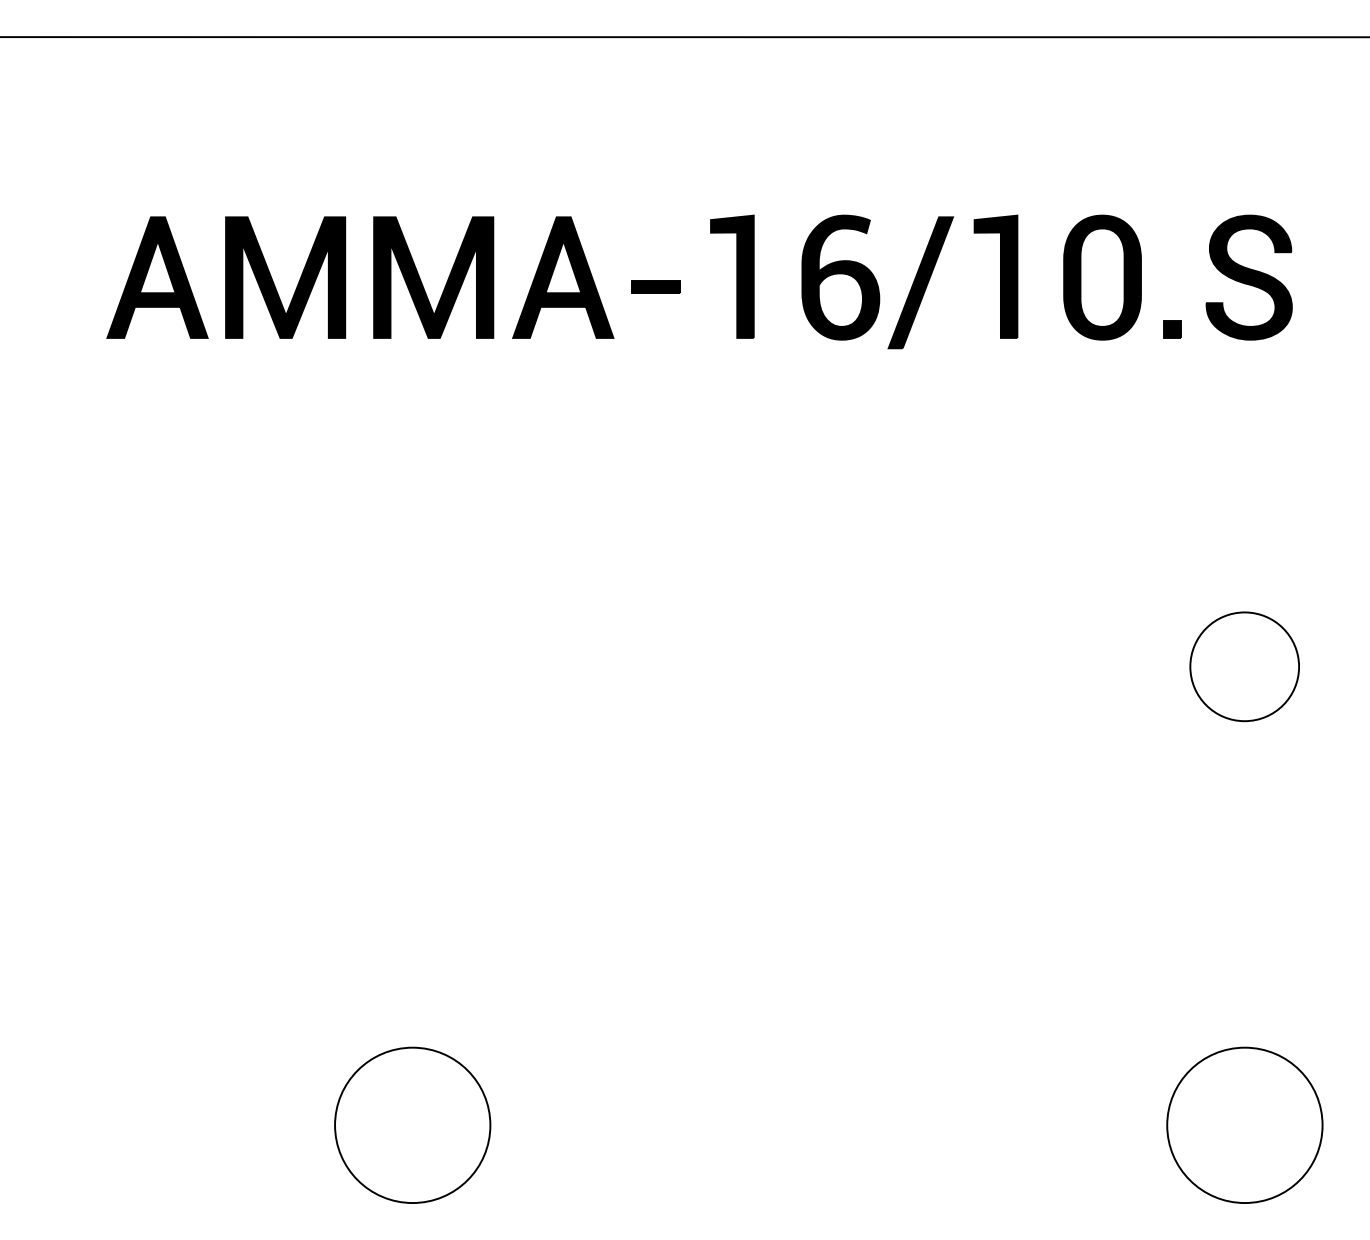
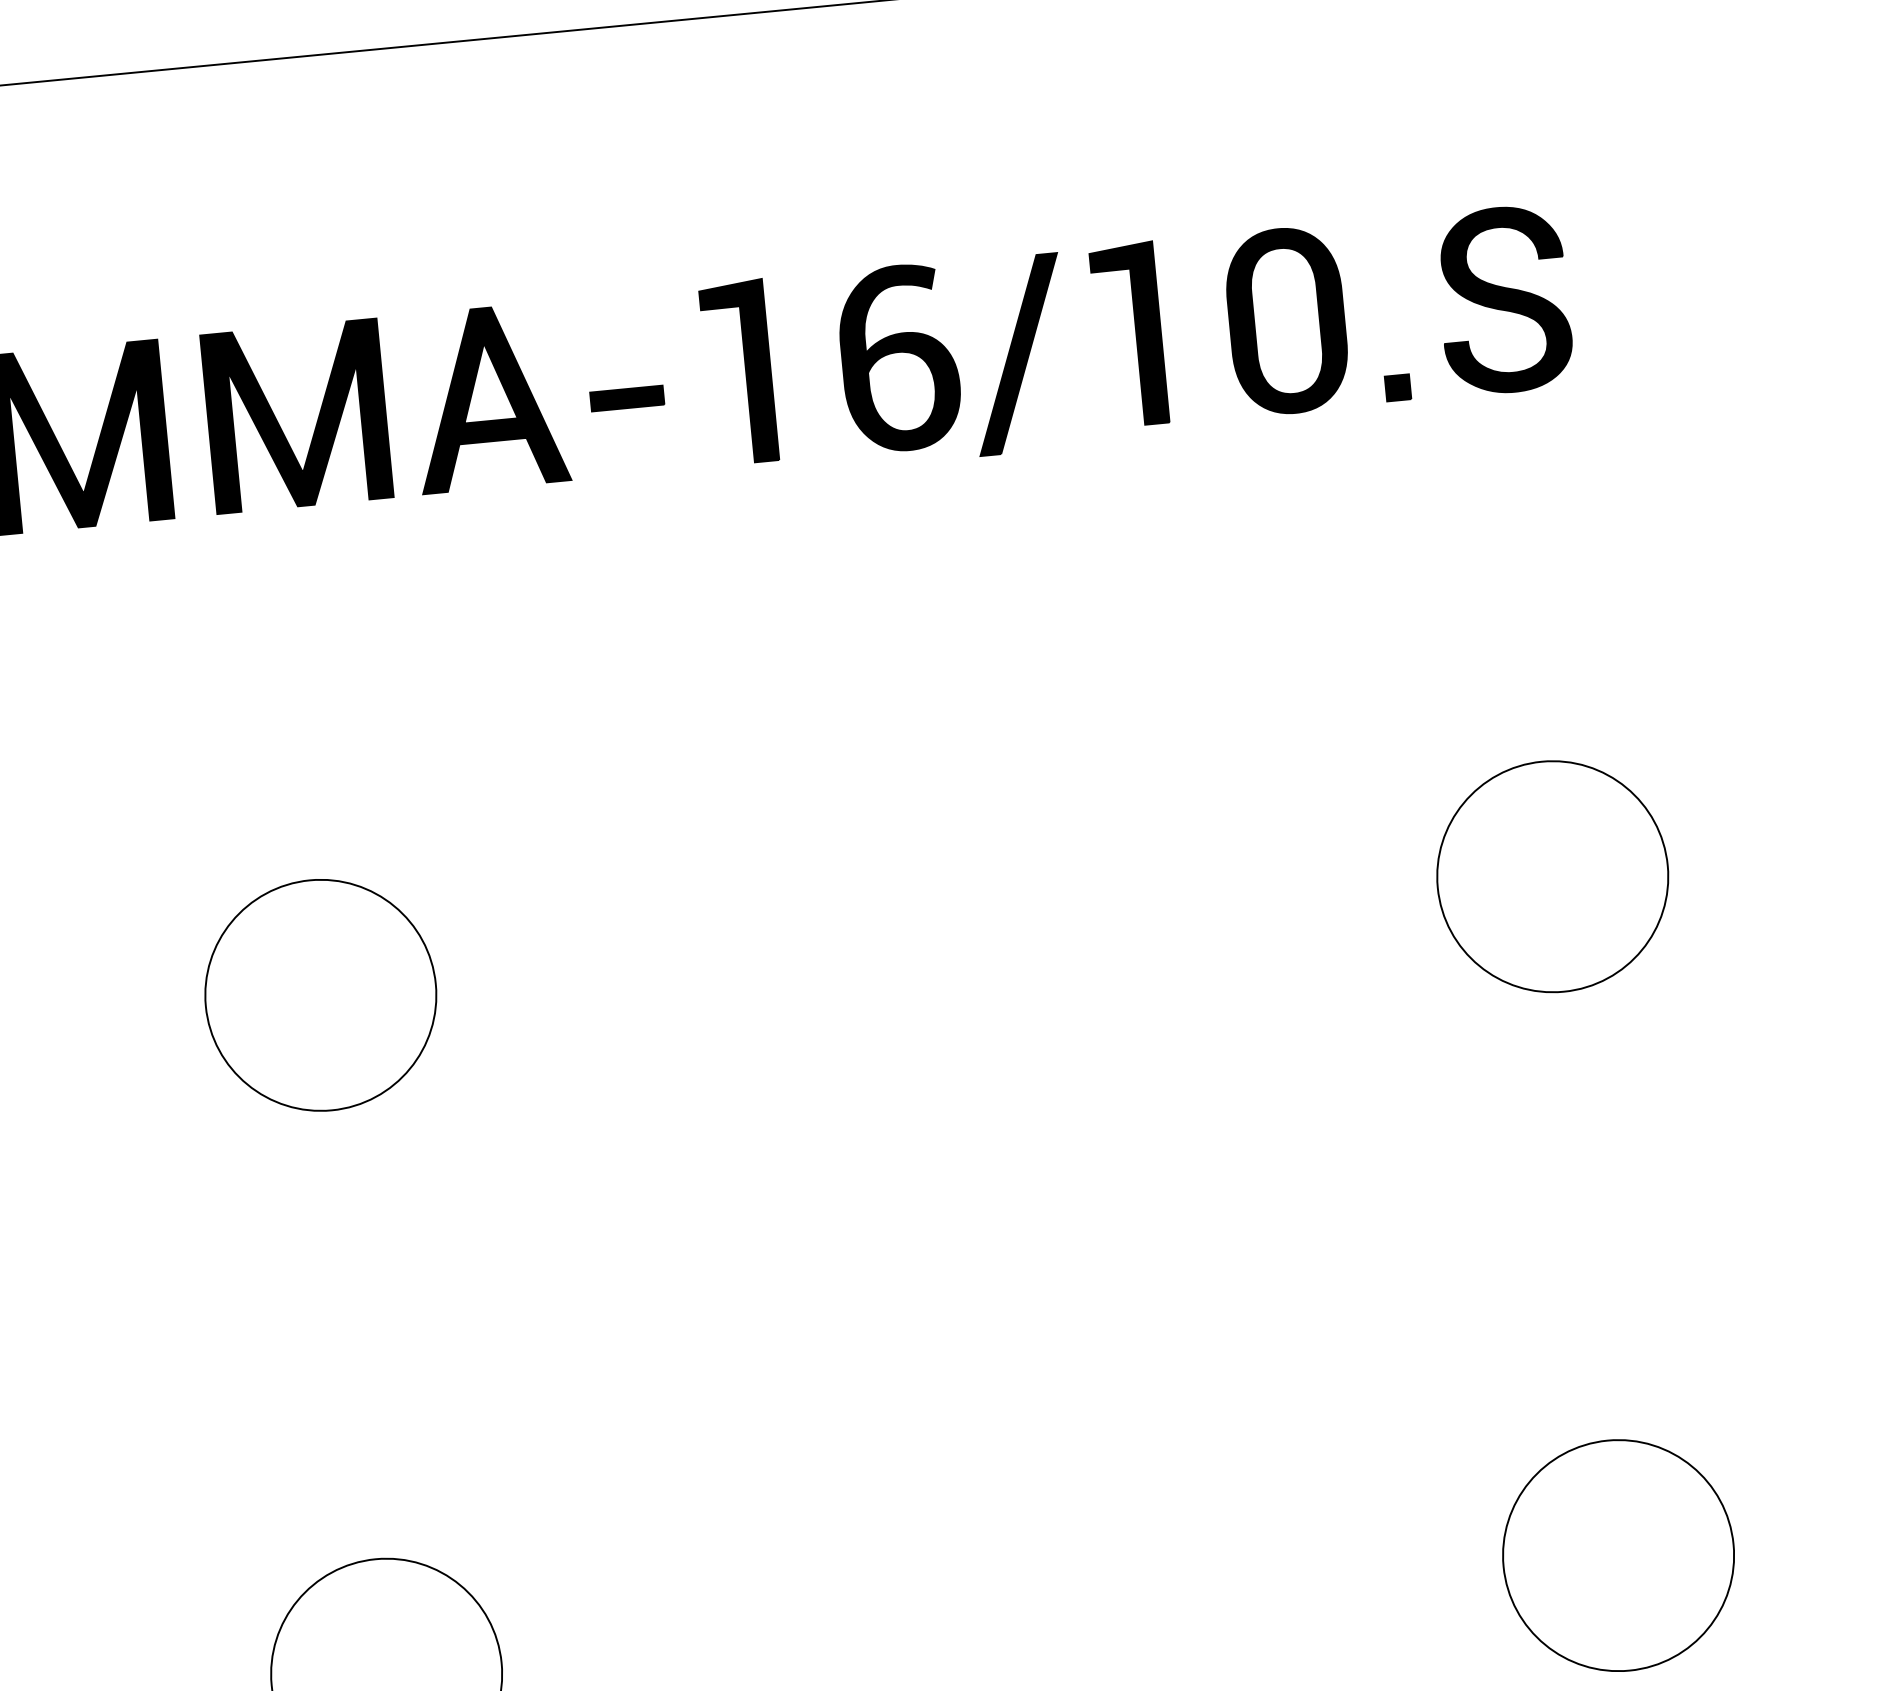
part: (411, 666) -> (319, 995), added
part: (1244, 666) -> (1552, 876), size x1.43

